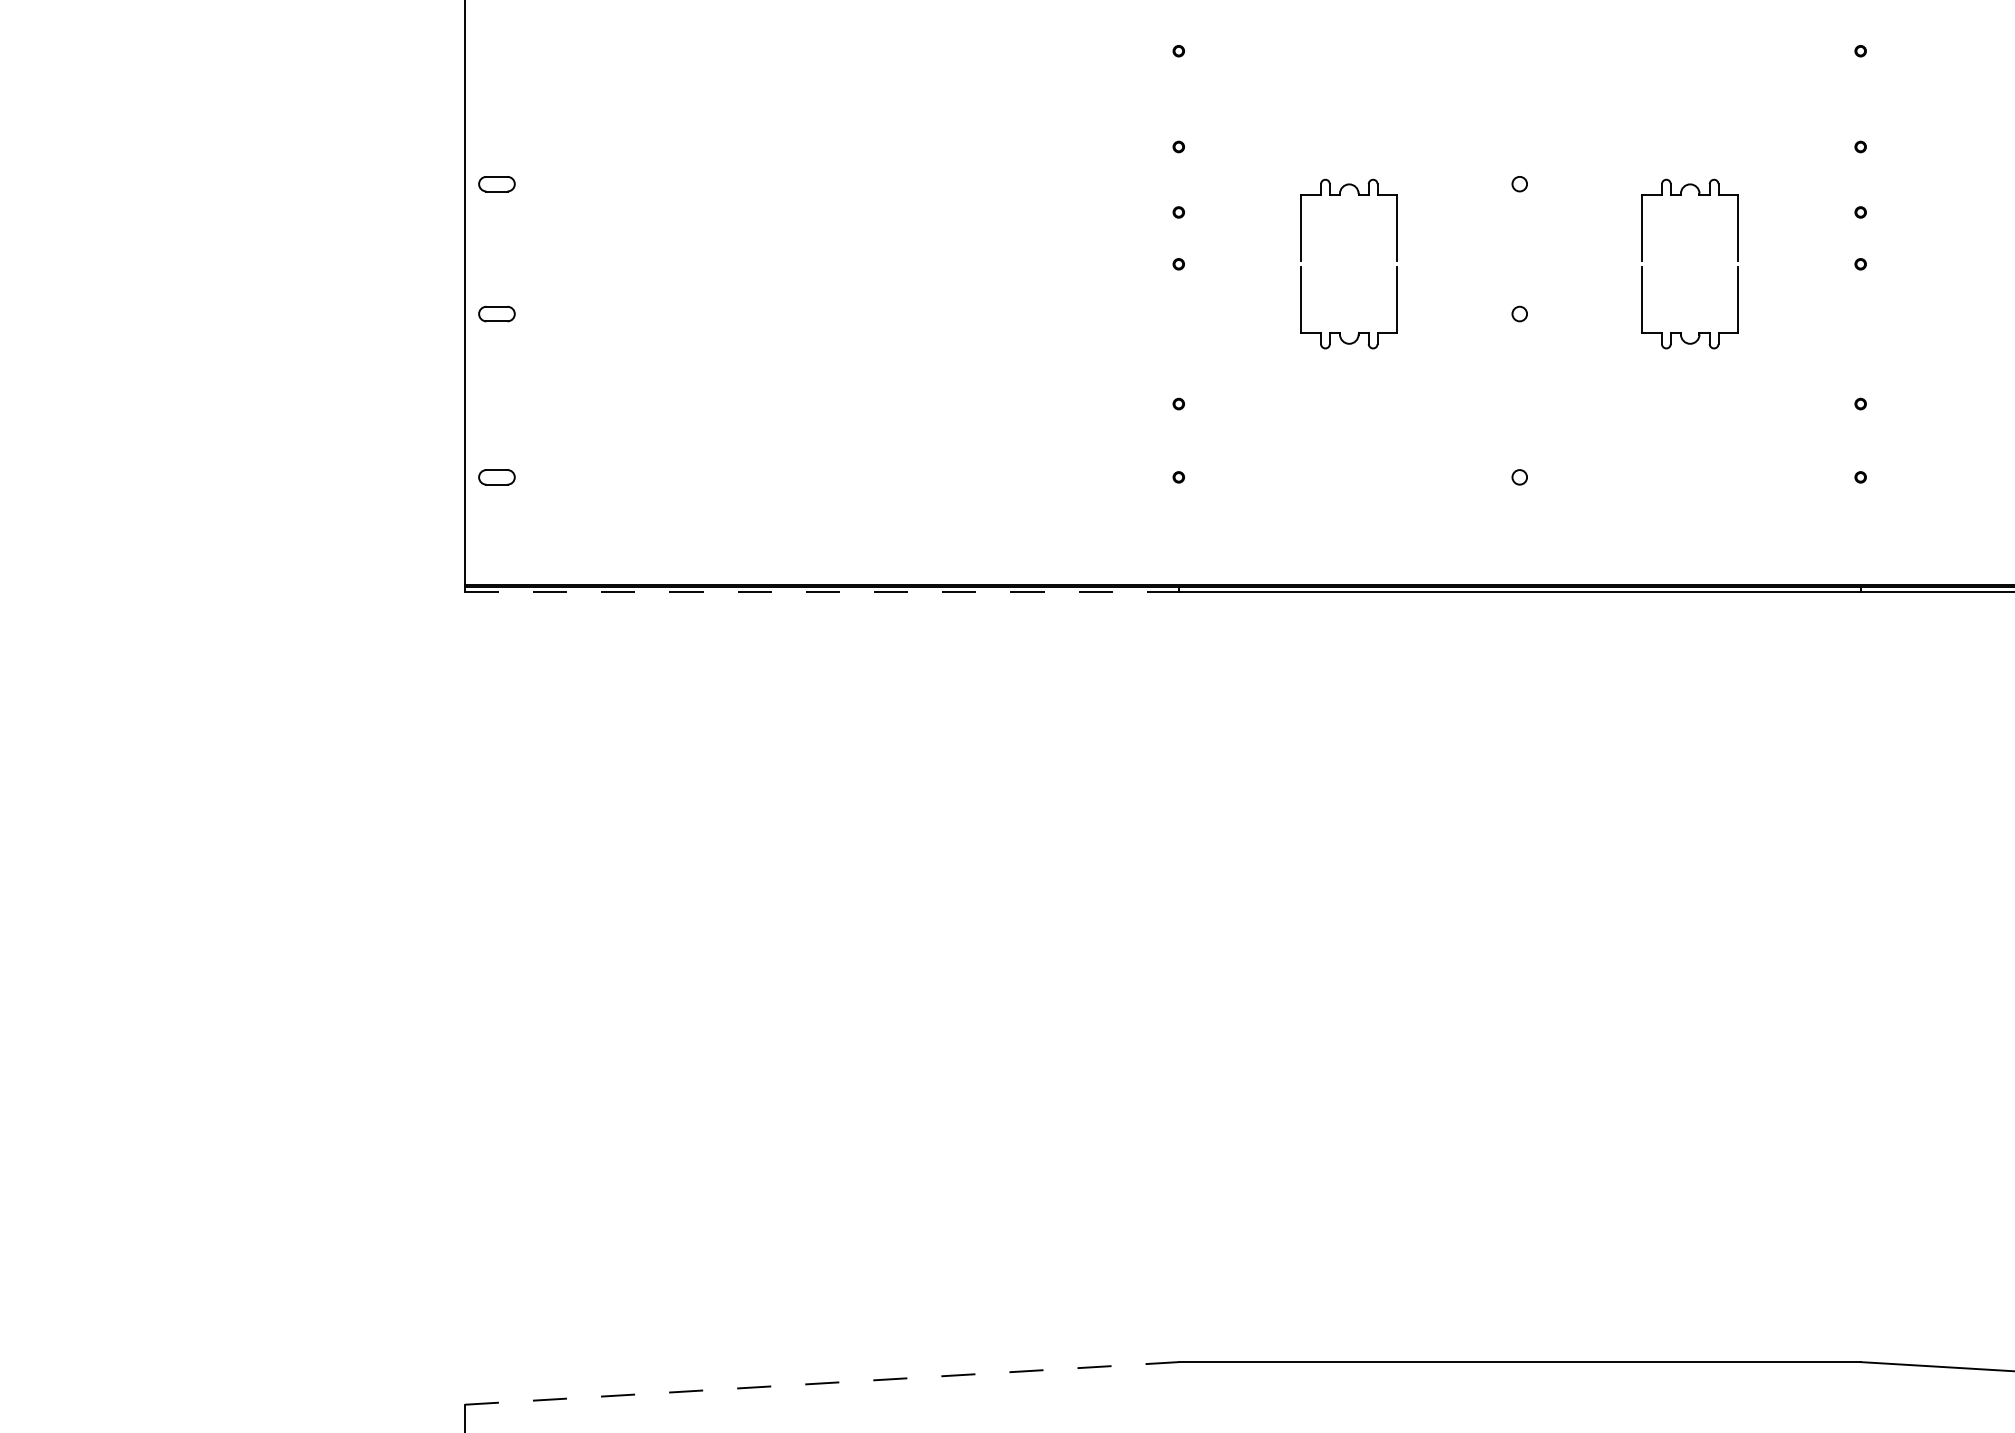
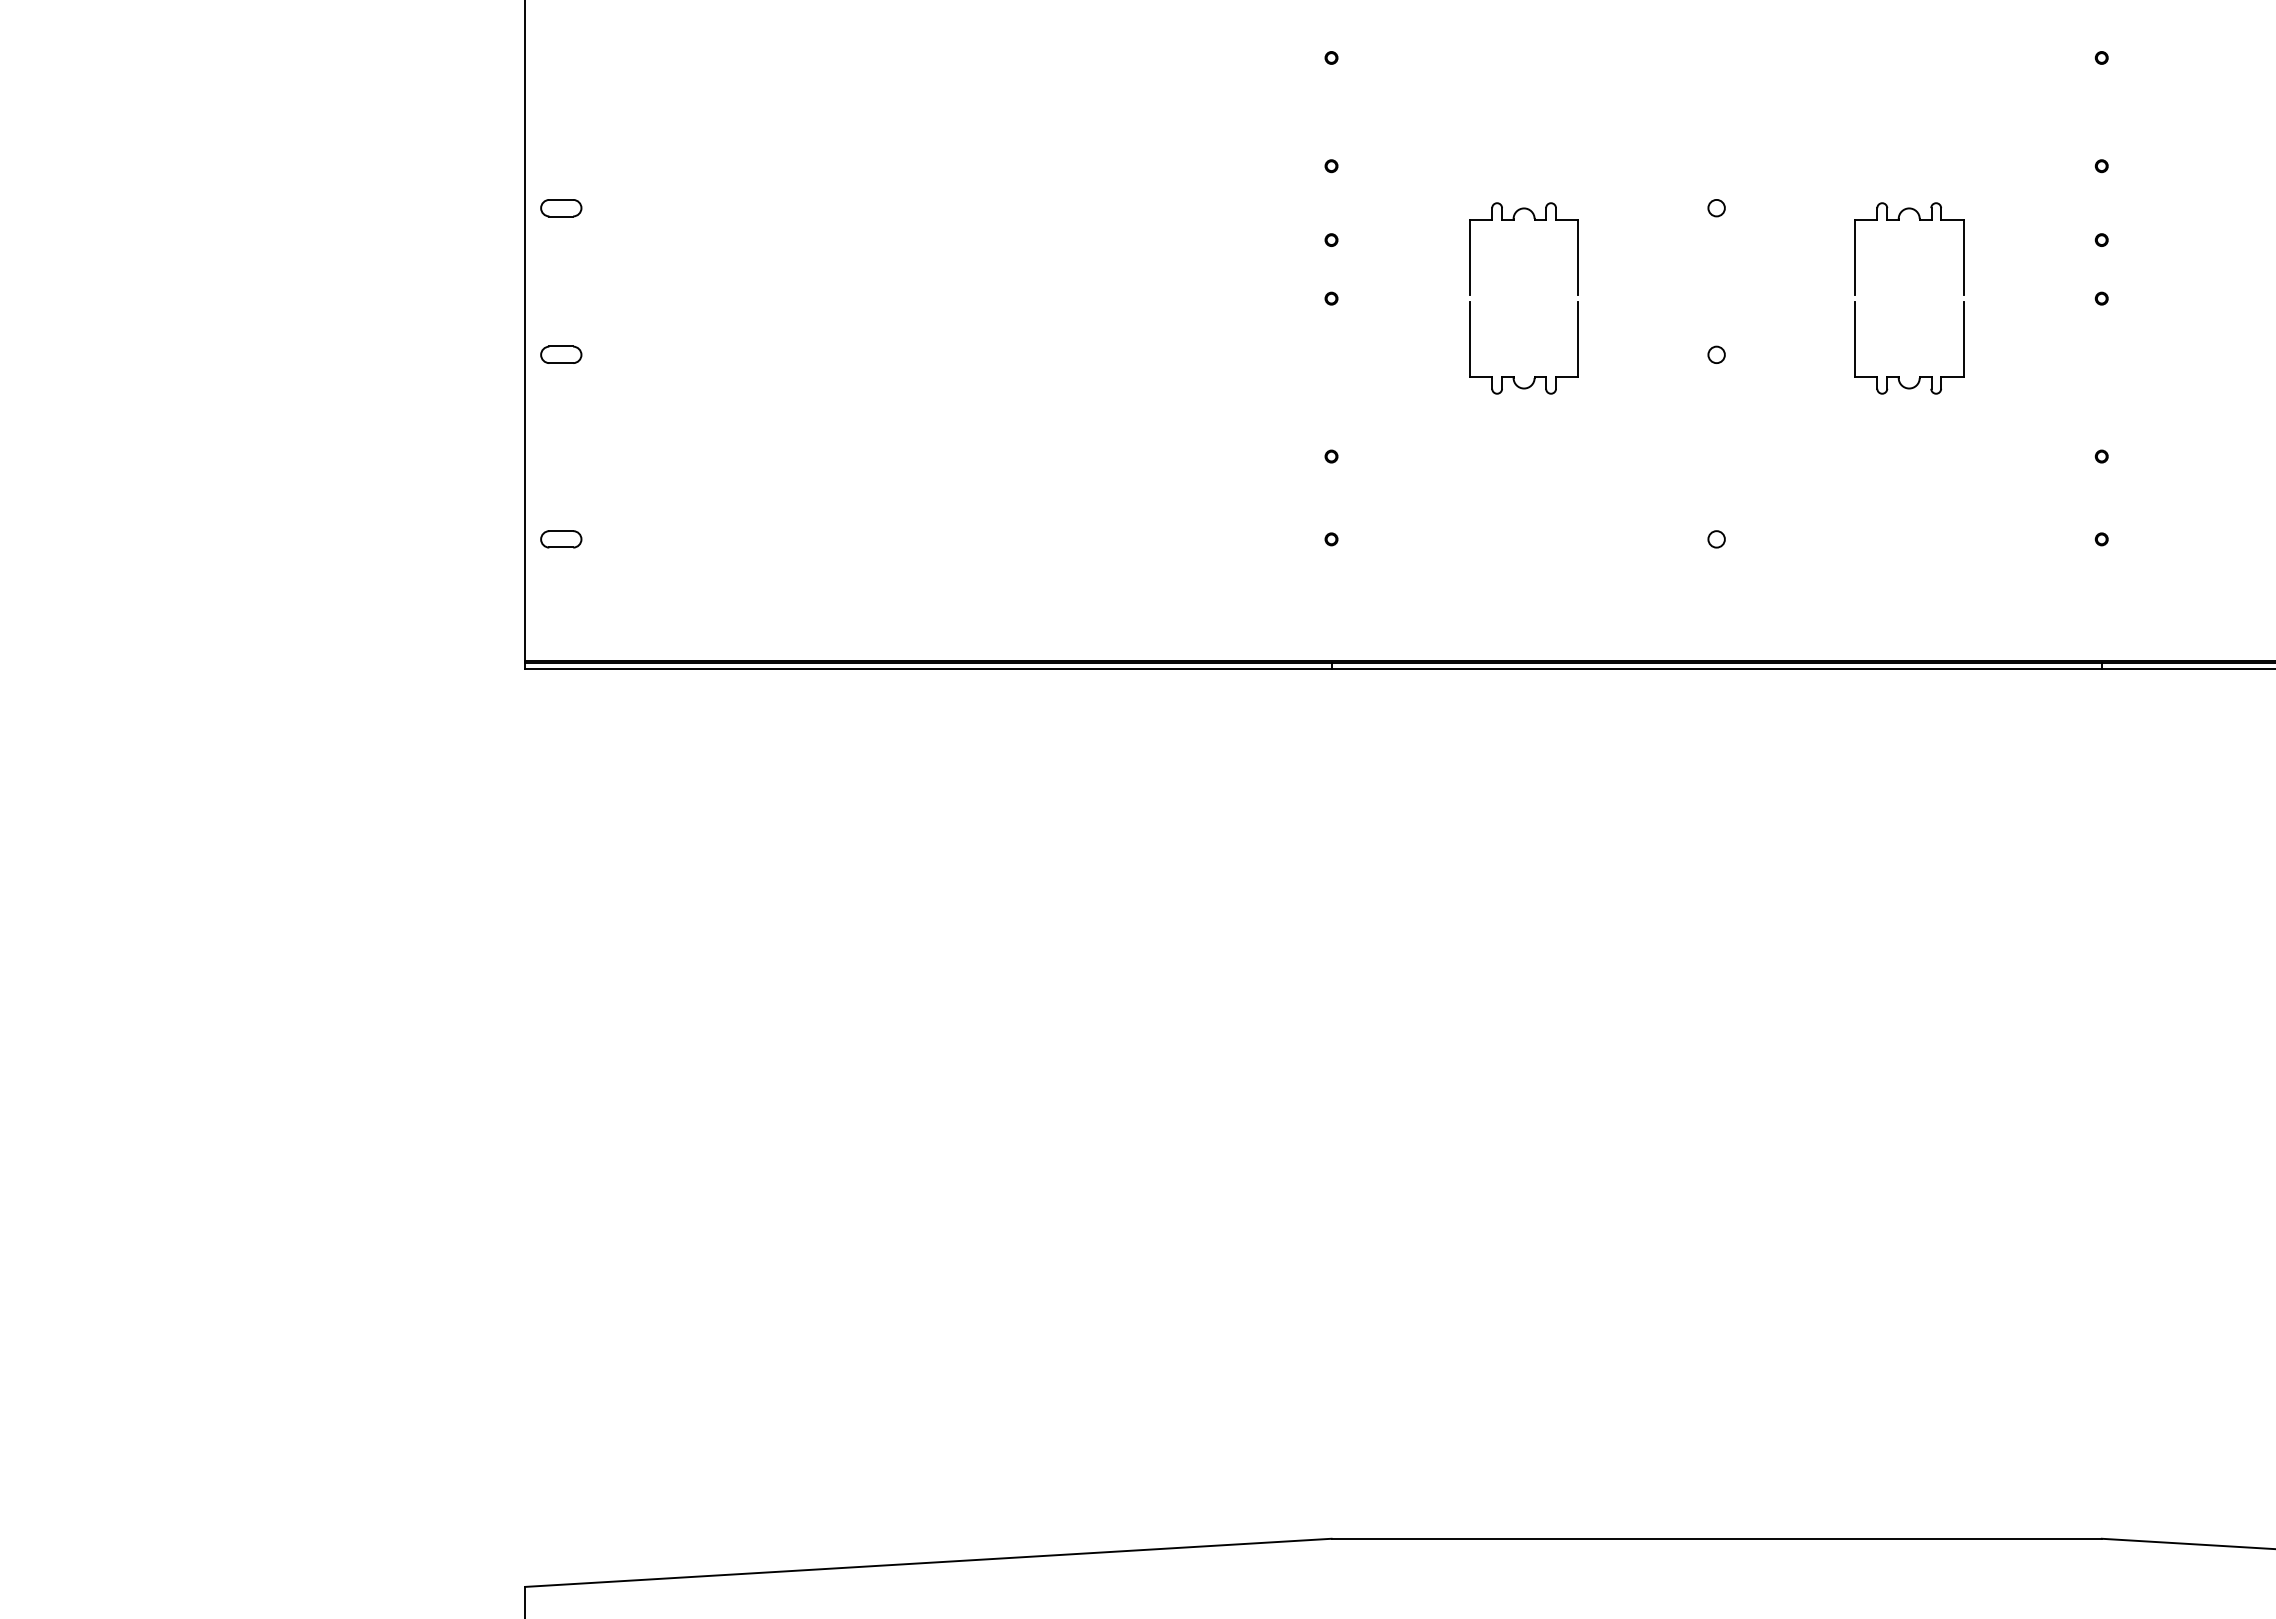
line: (821, 591) -> (927, 668), dashed -> solid
line: (821, 1383) -> (927, 1562), dashed -> solid

